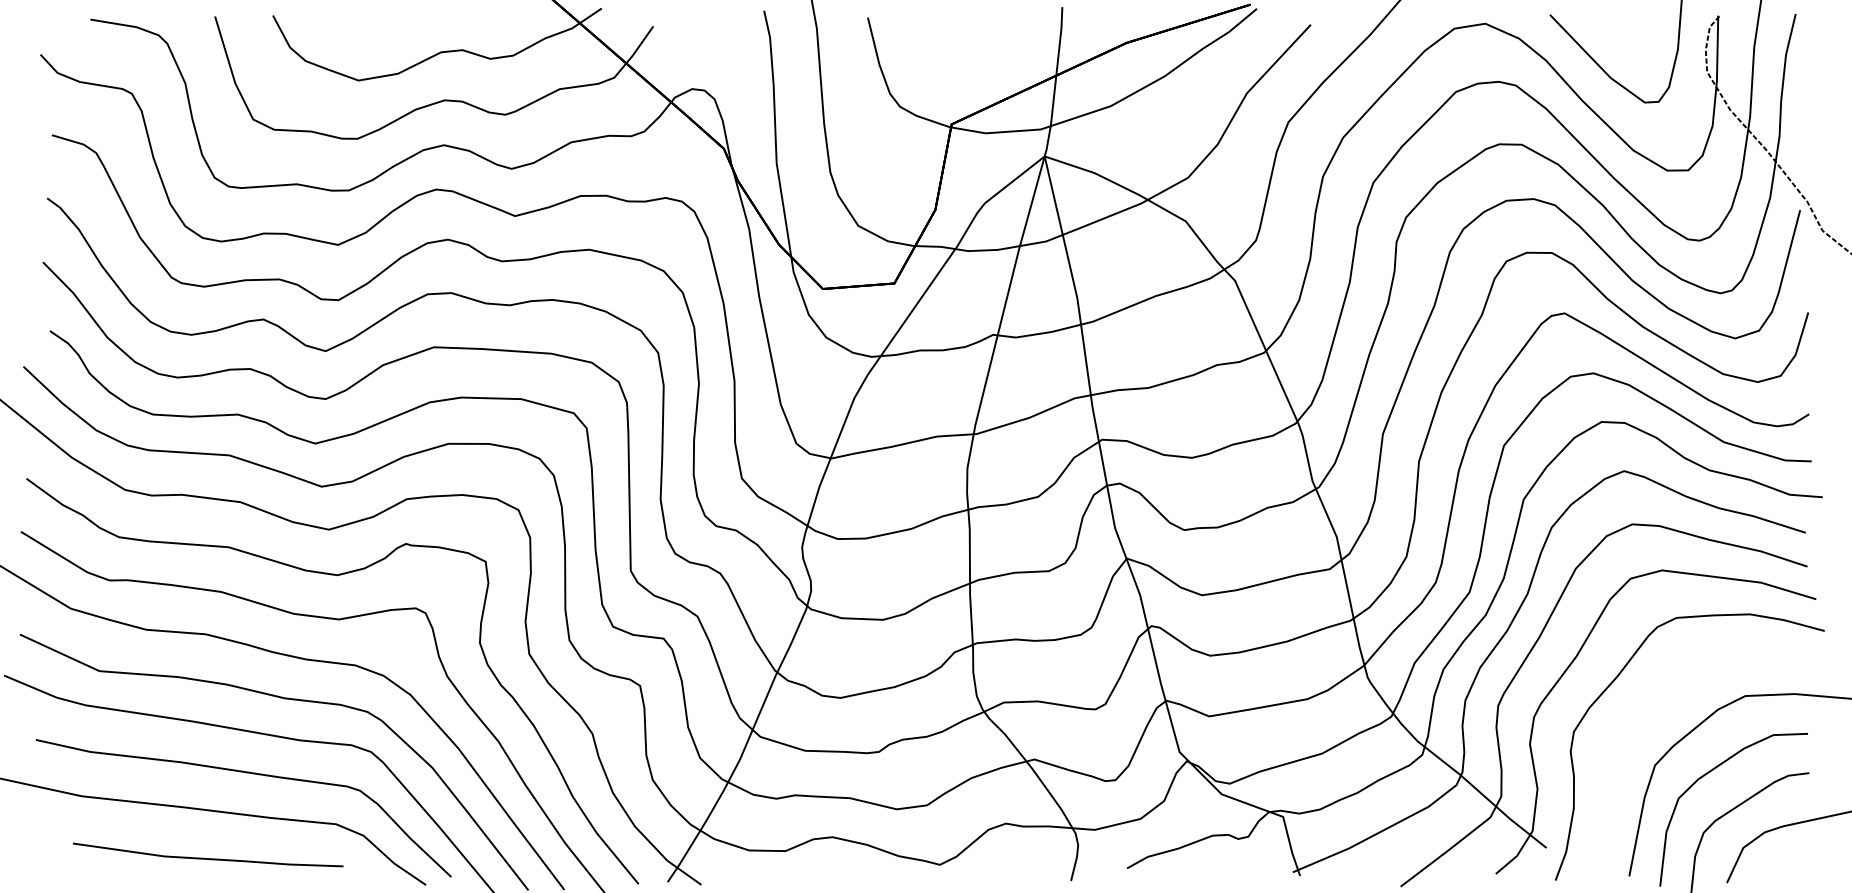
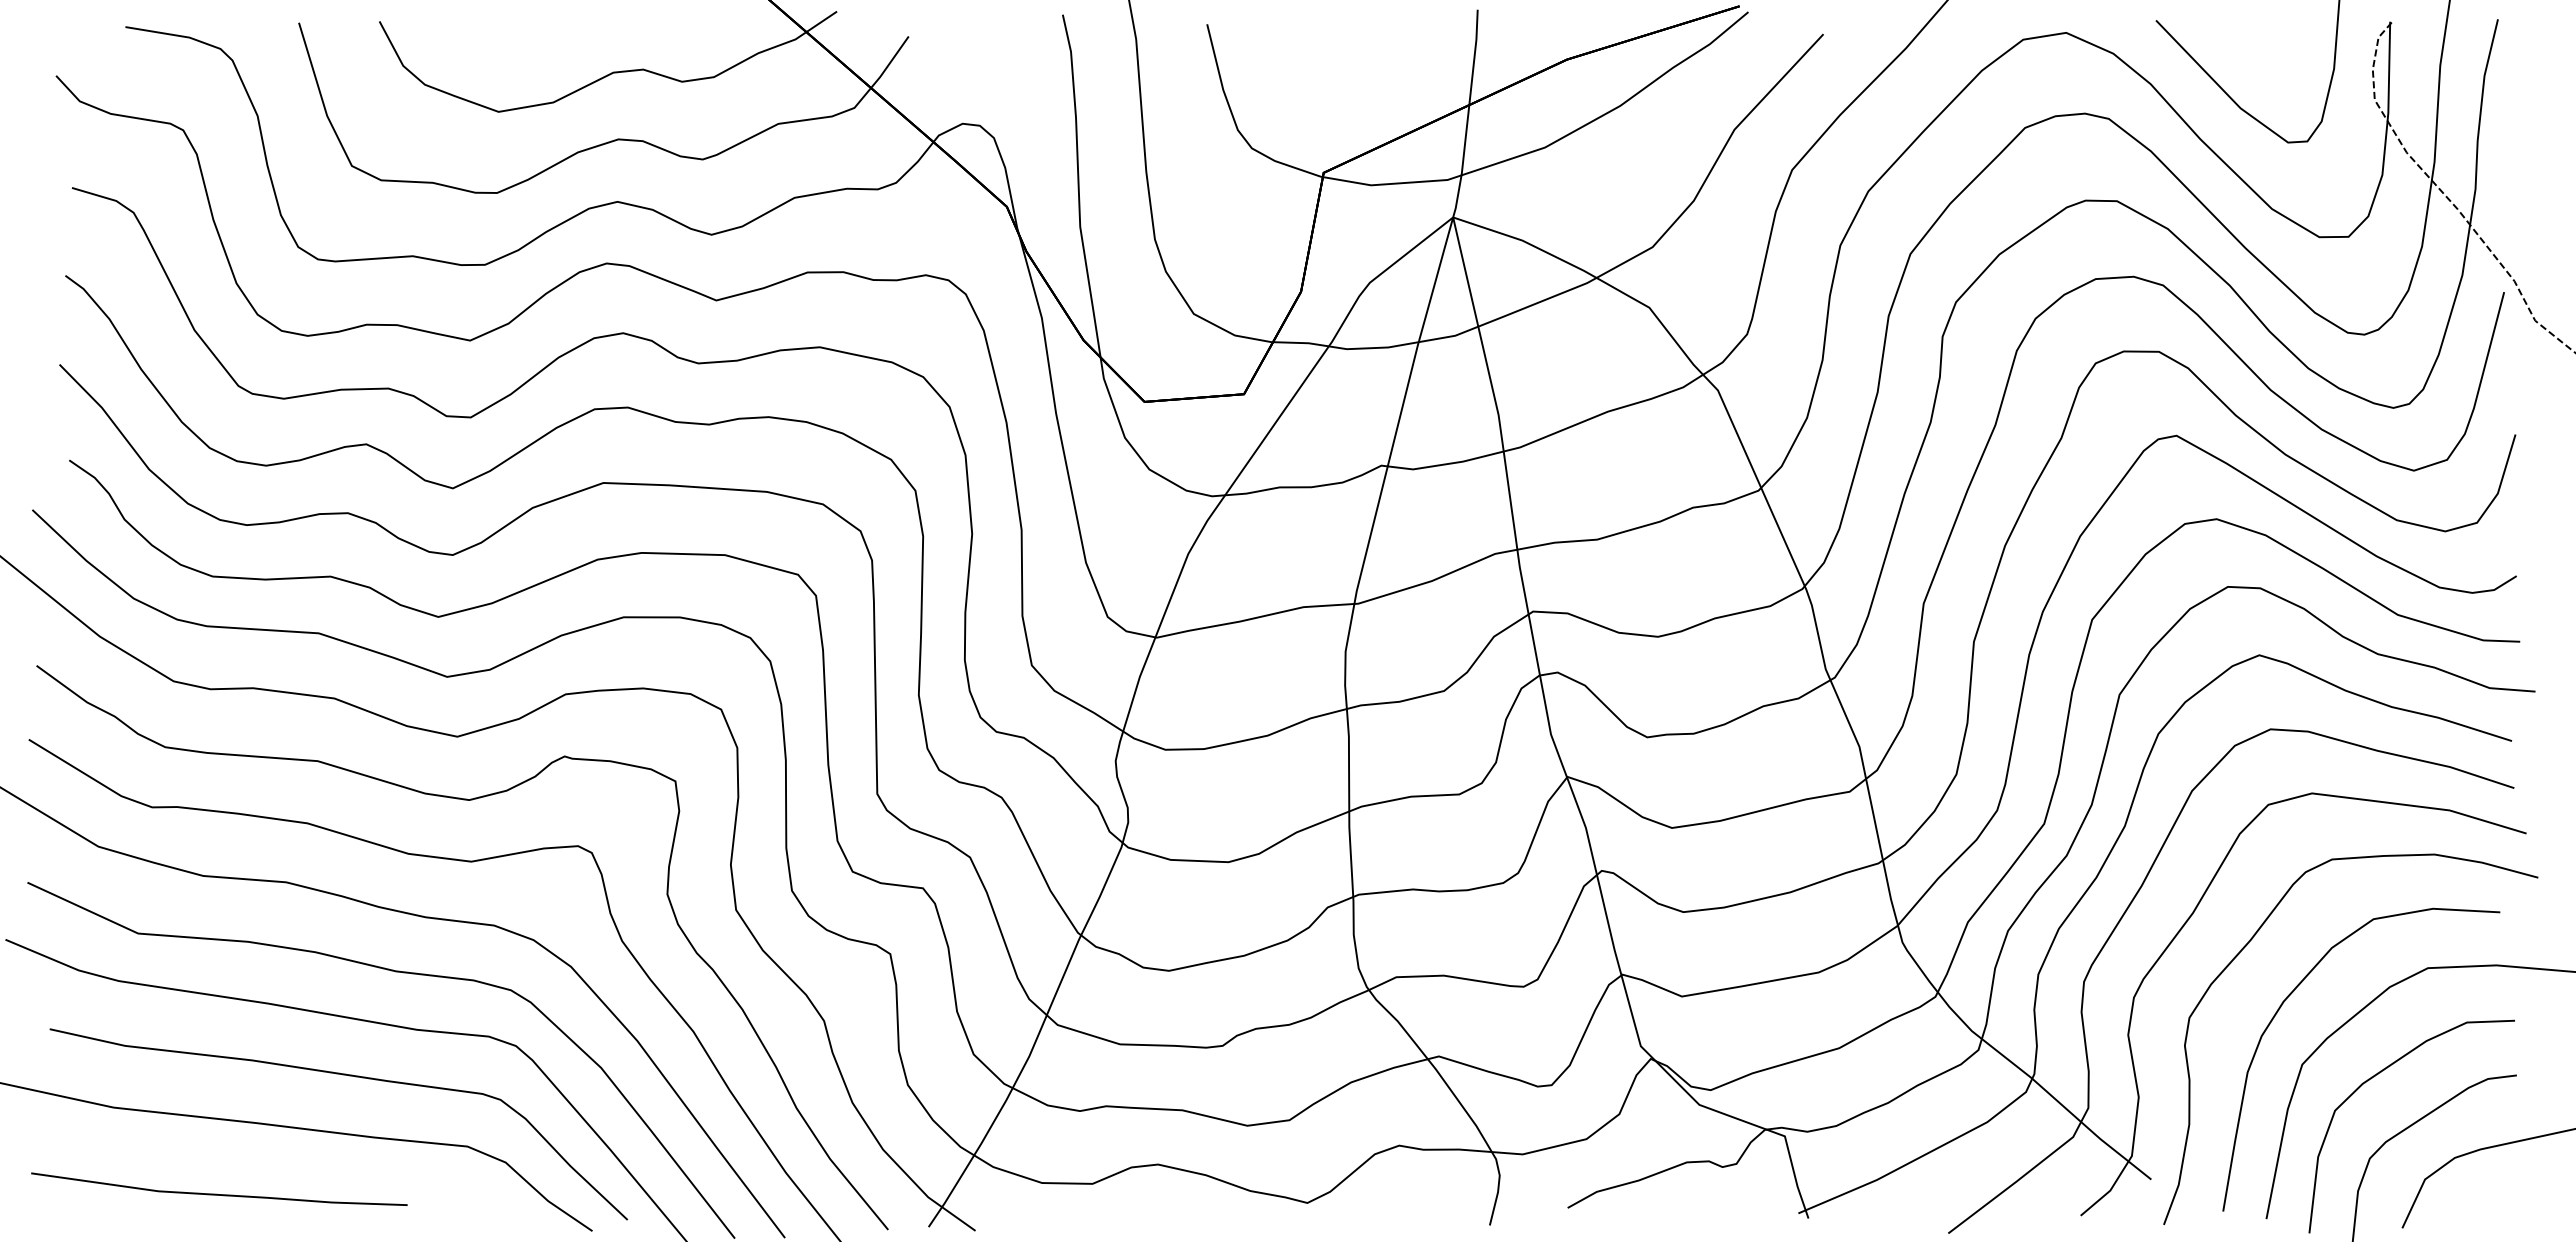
curve: (1649, 712) -> (2294, 991), added
line: (206, 858) -> (217, 1193), moved

